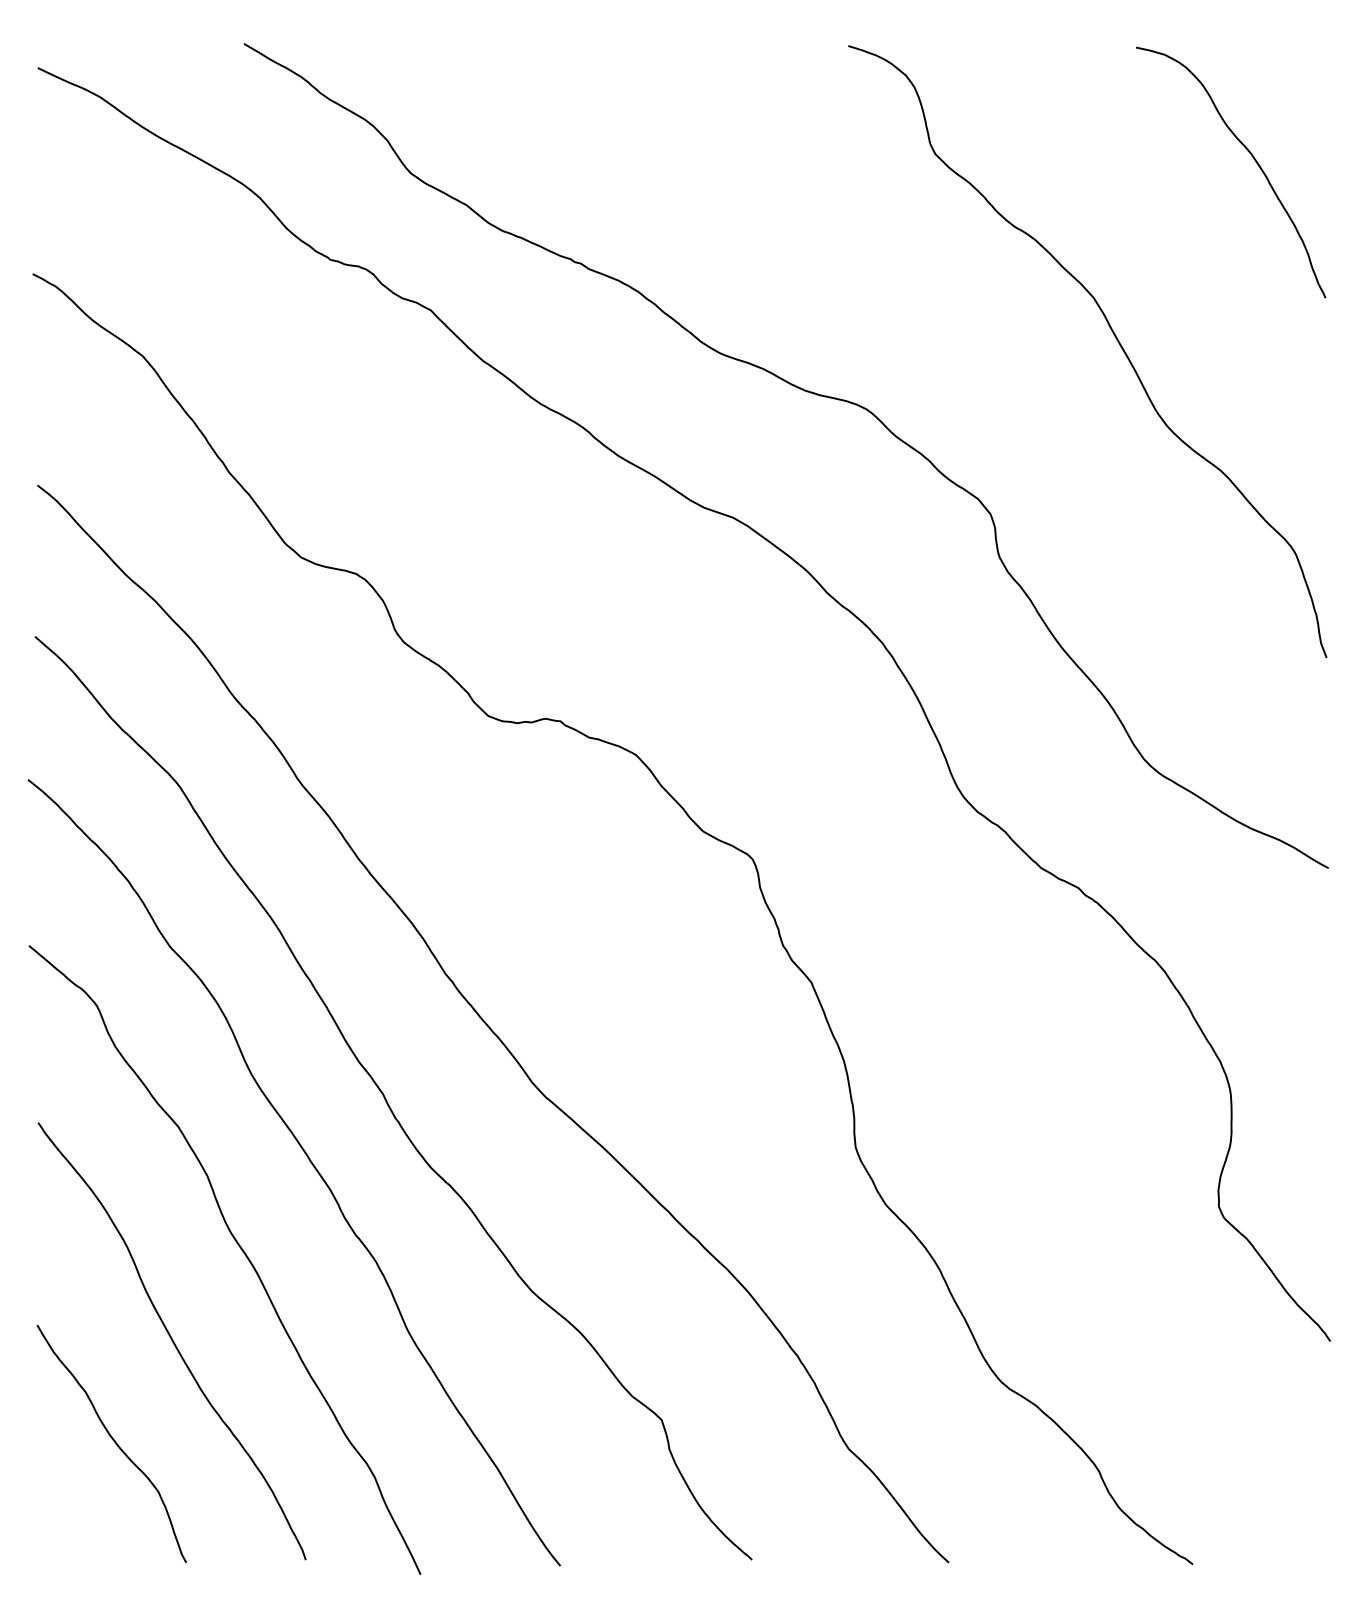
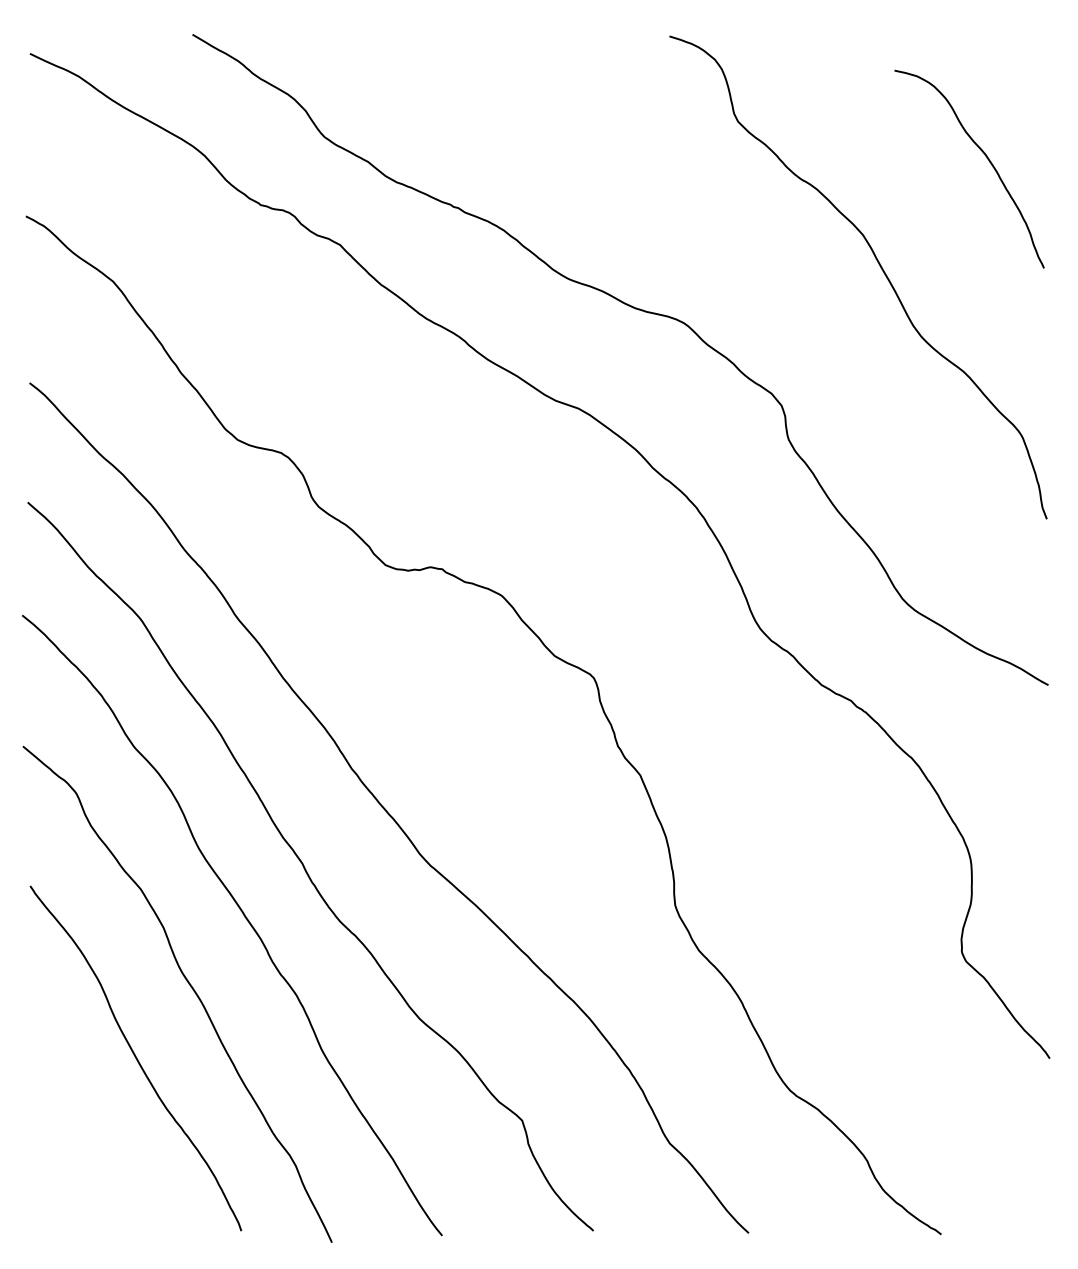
curve: (1252, 158) -> (986, 158), moved
curve: (113, 1441) -> (89, 1137), removed

